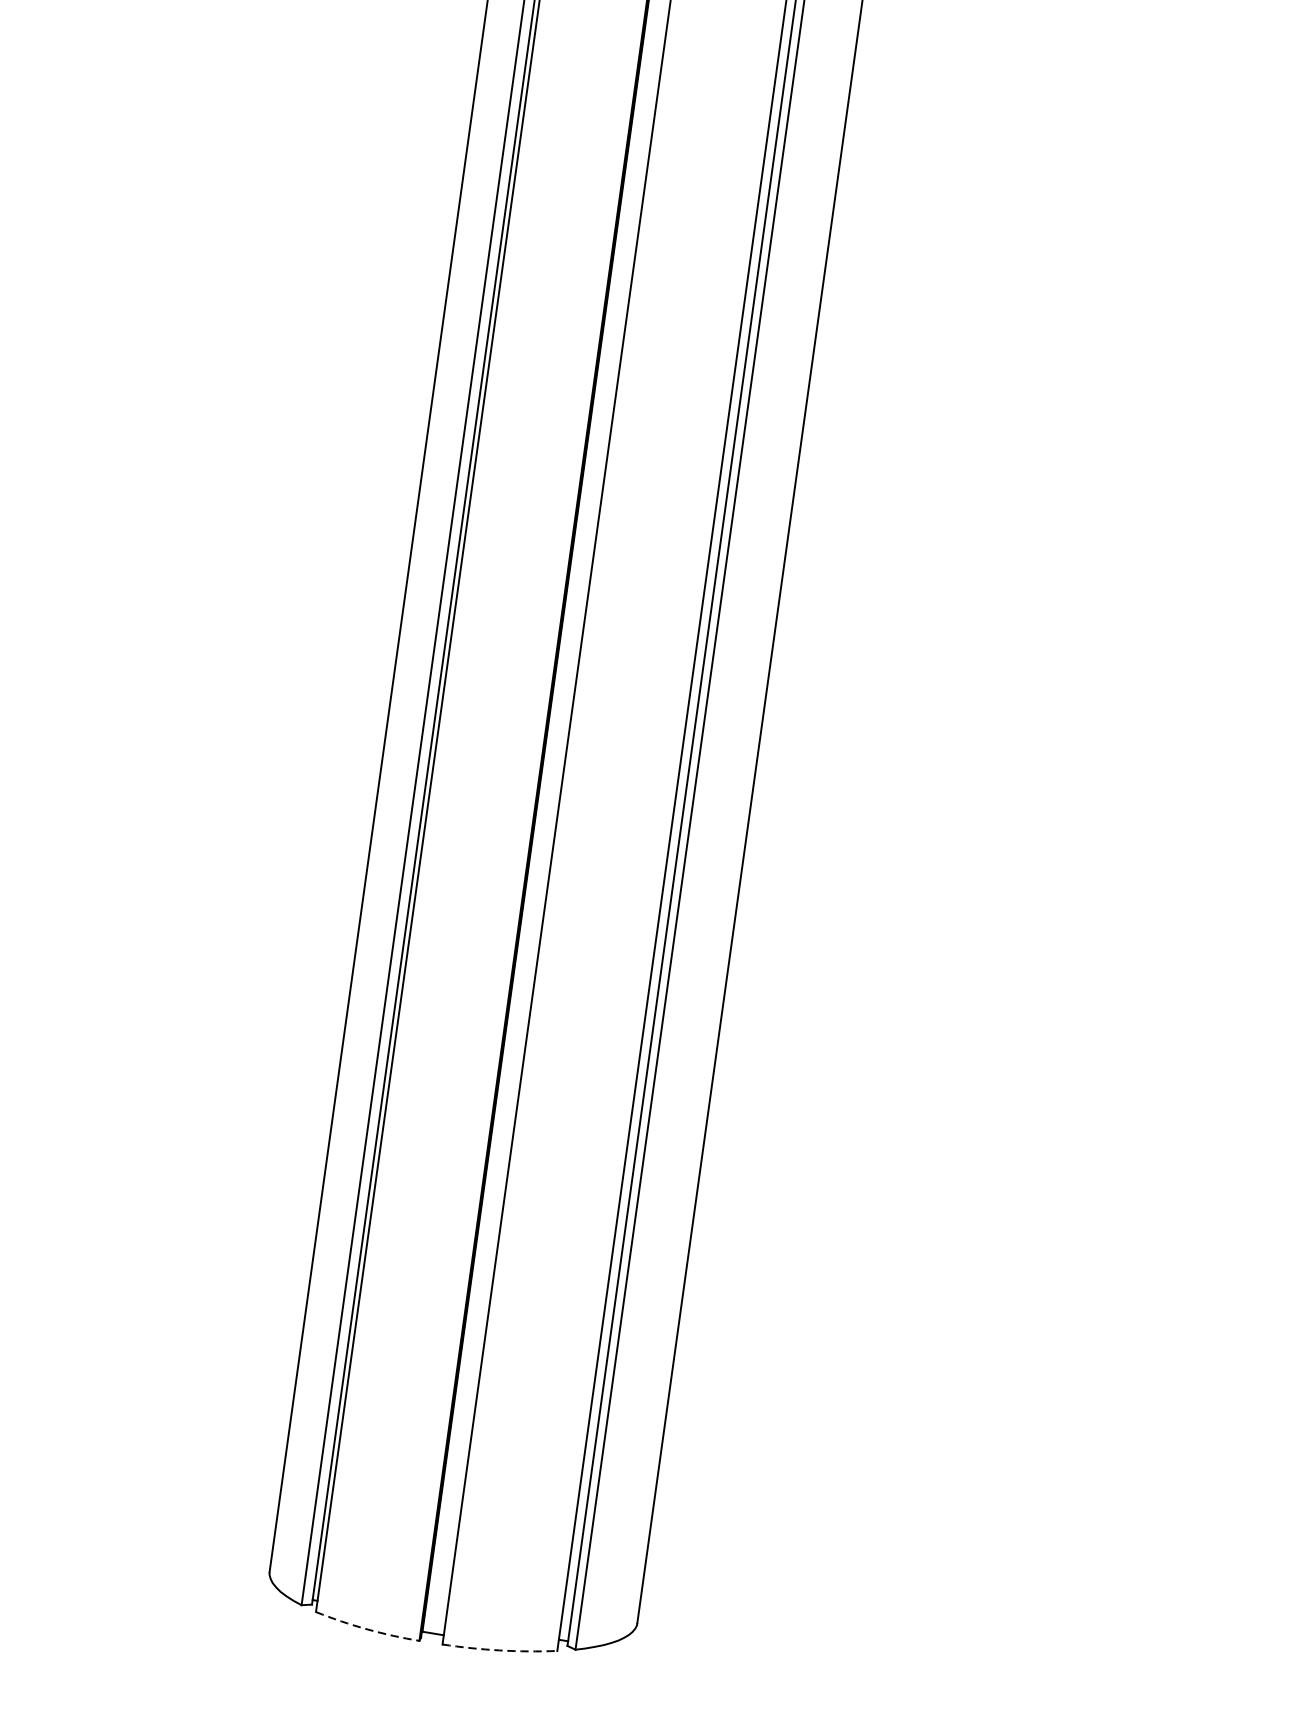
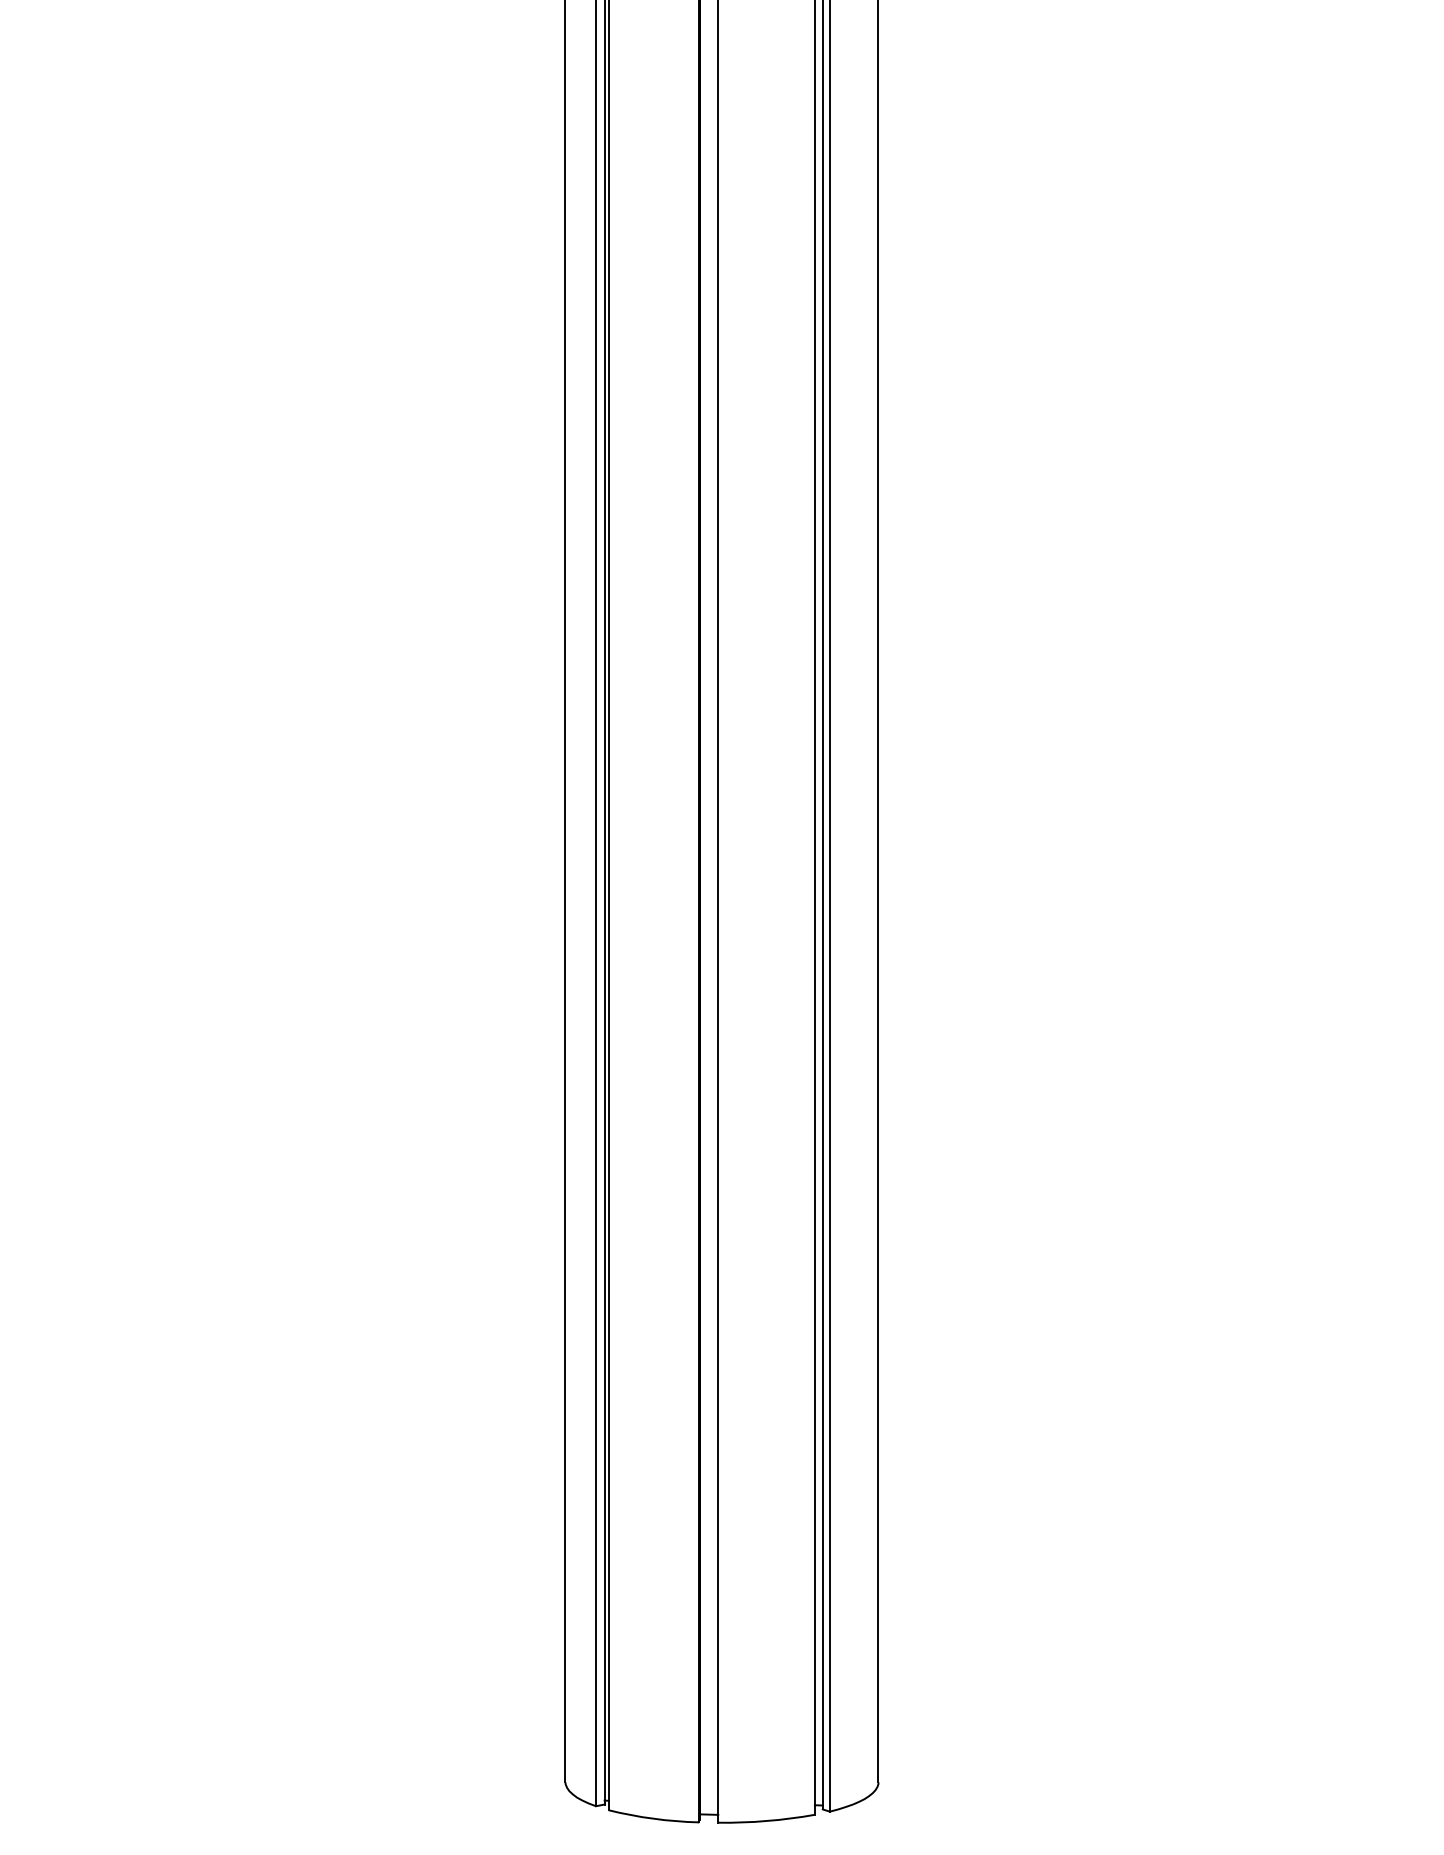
arc: (367, 1628) -> (653, 1818), dashed -> solid
arc: (499, 1650) -> (766, 1821), dashed -> solid

